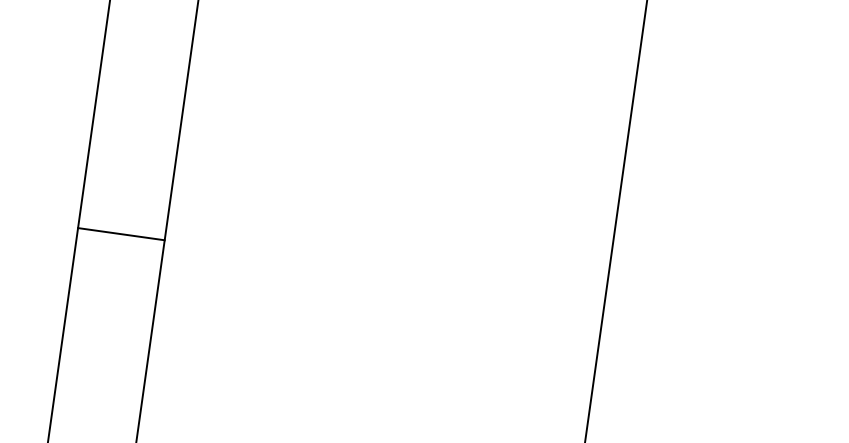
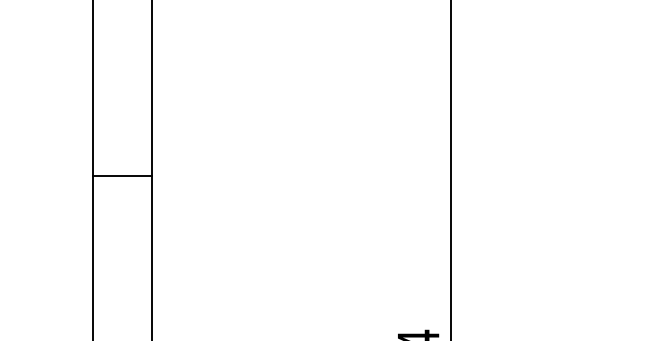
line: (119, 234) -> (121, 176), moved

